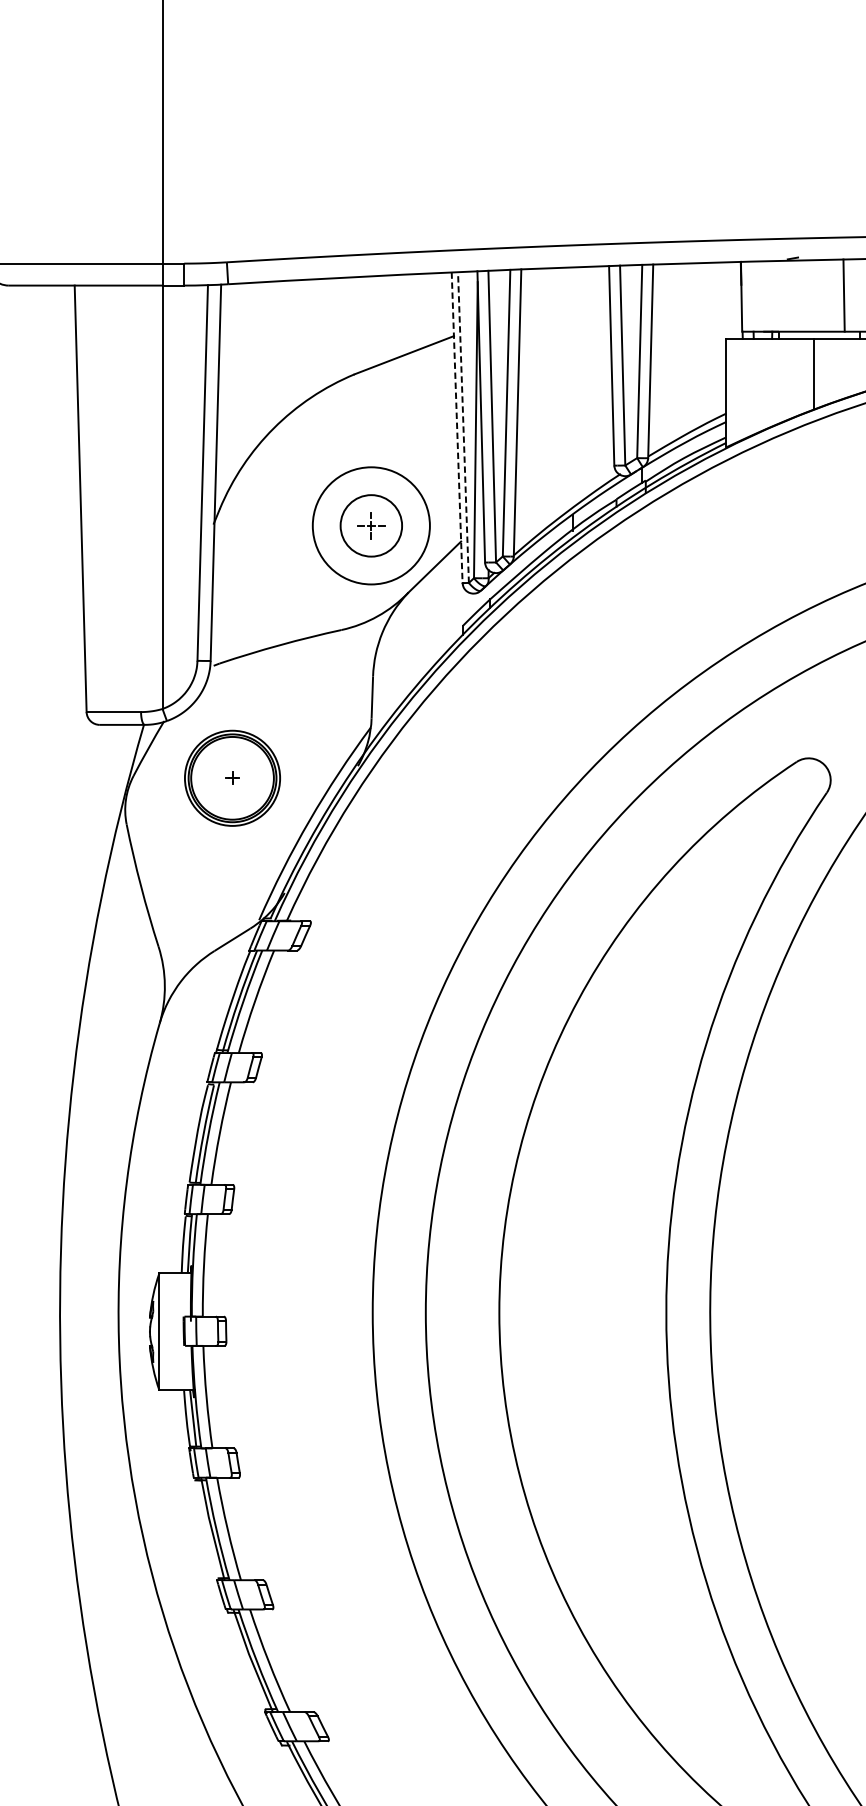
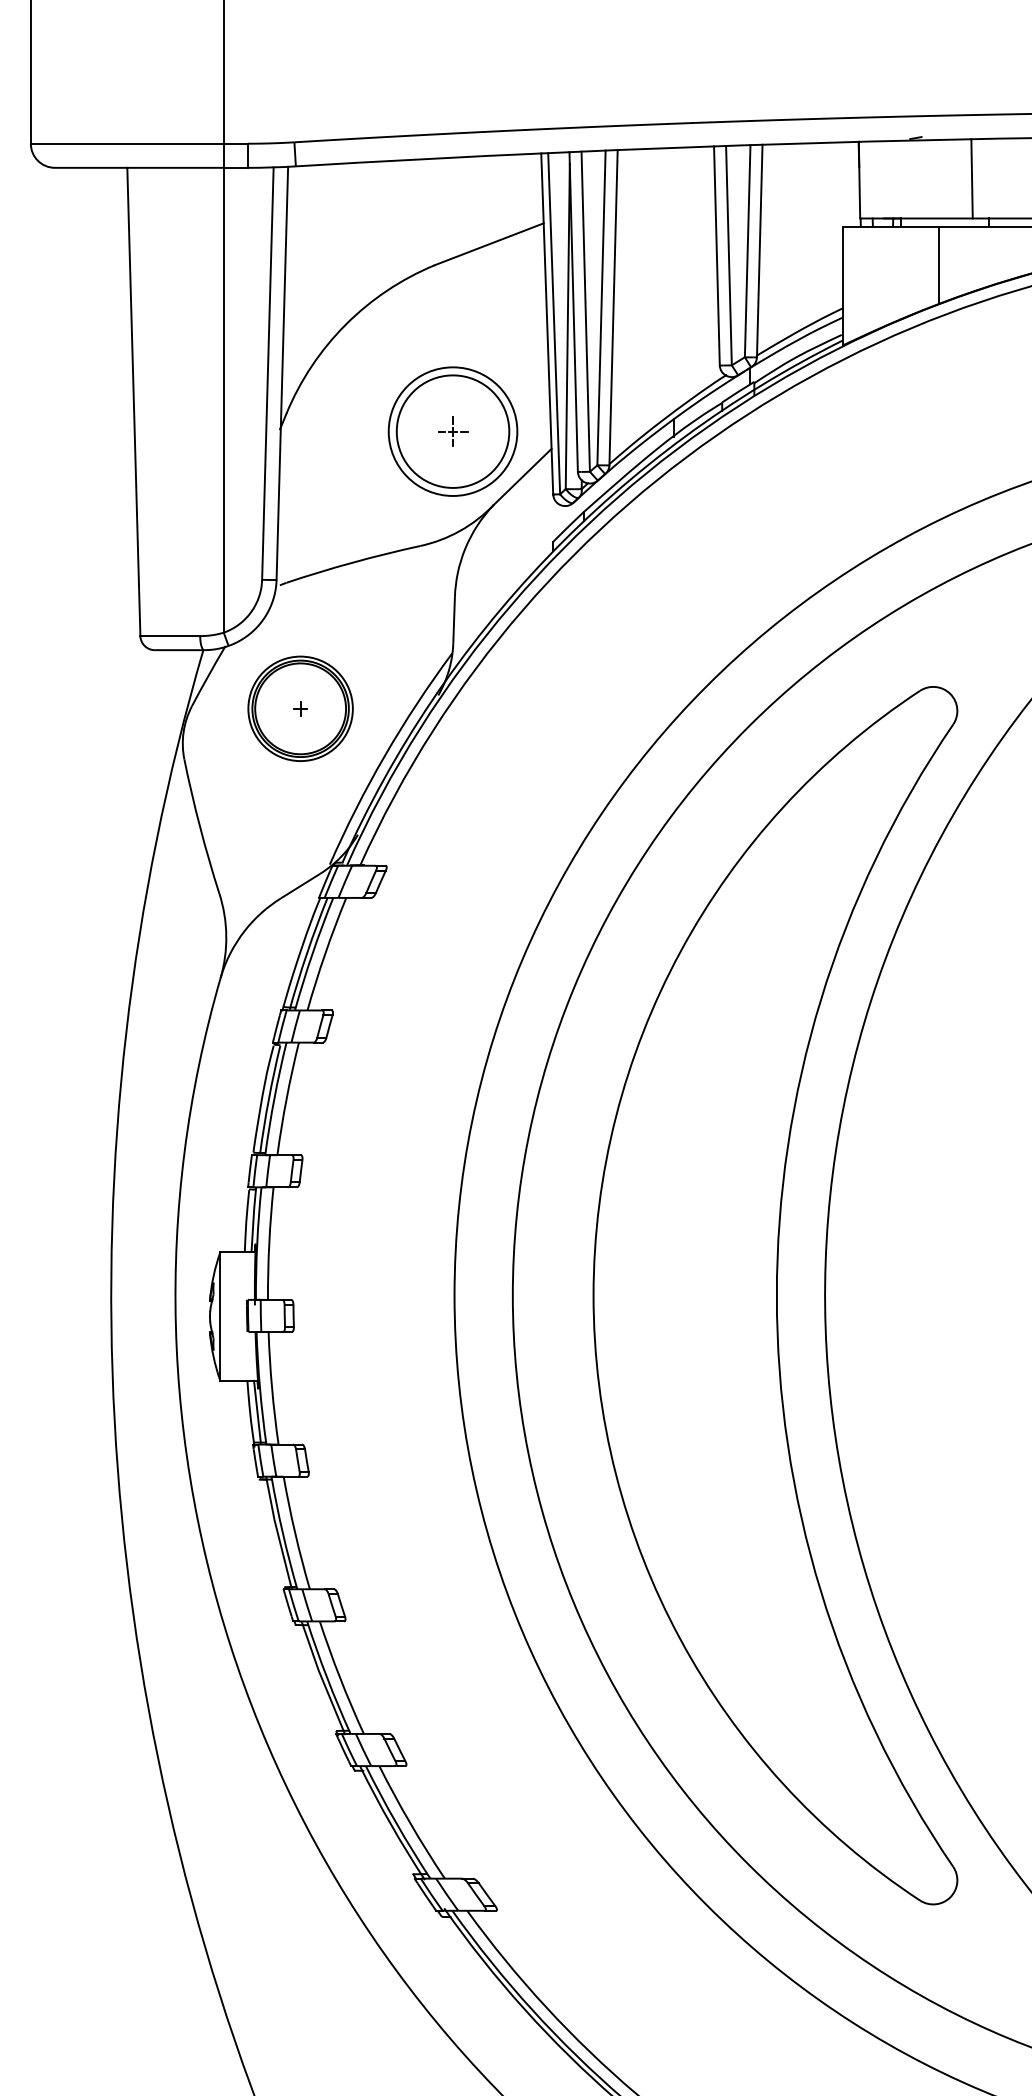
line: (463, 427) -> (554, 323), dashed -> solid
line: (457, 428) -> (547, 324), dashed -> solid
circle: (370, 525) -> (452, 431), size x1.67

